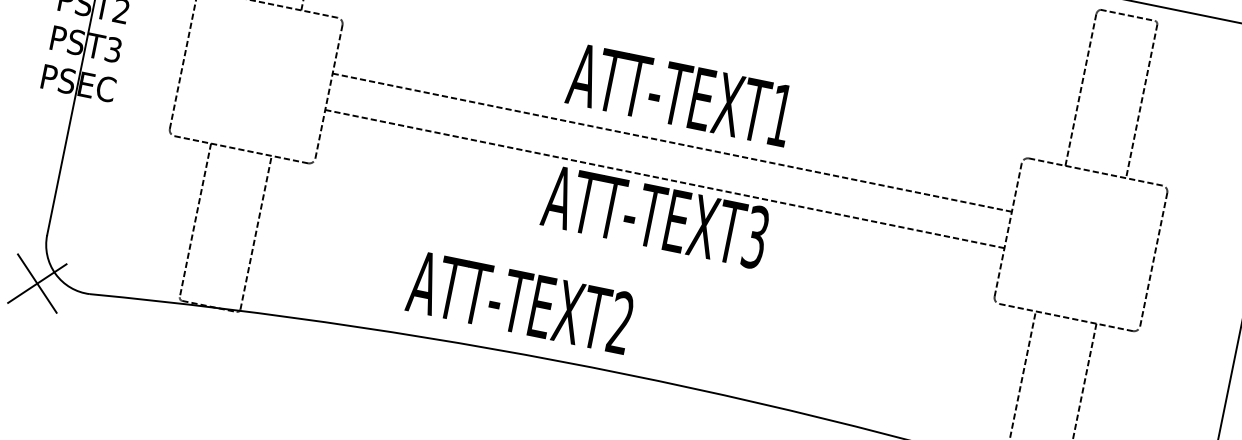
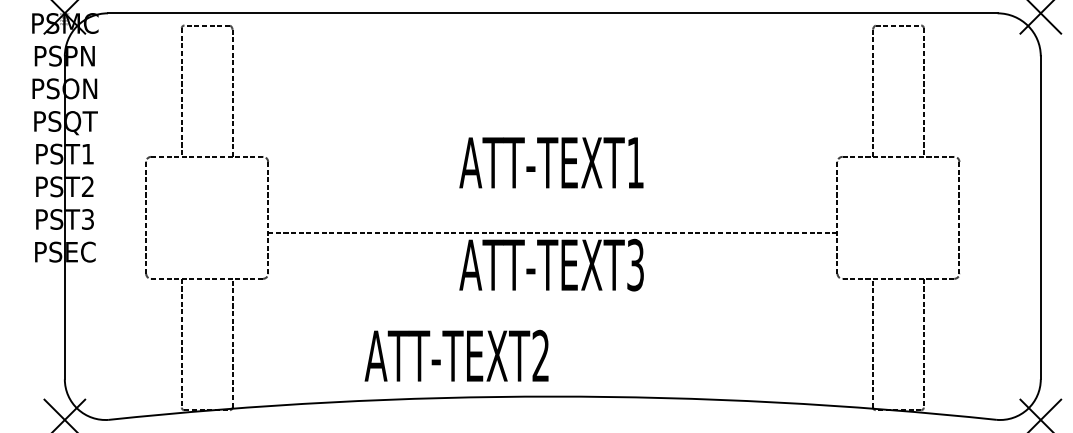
line: (671, 142) -> (552, 202), removed

